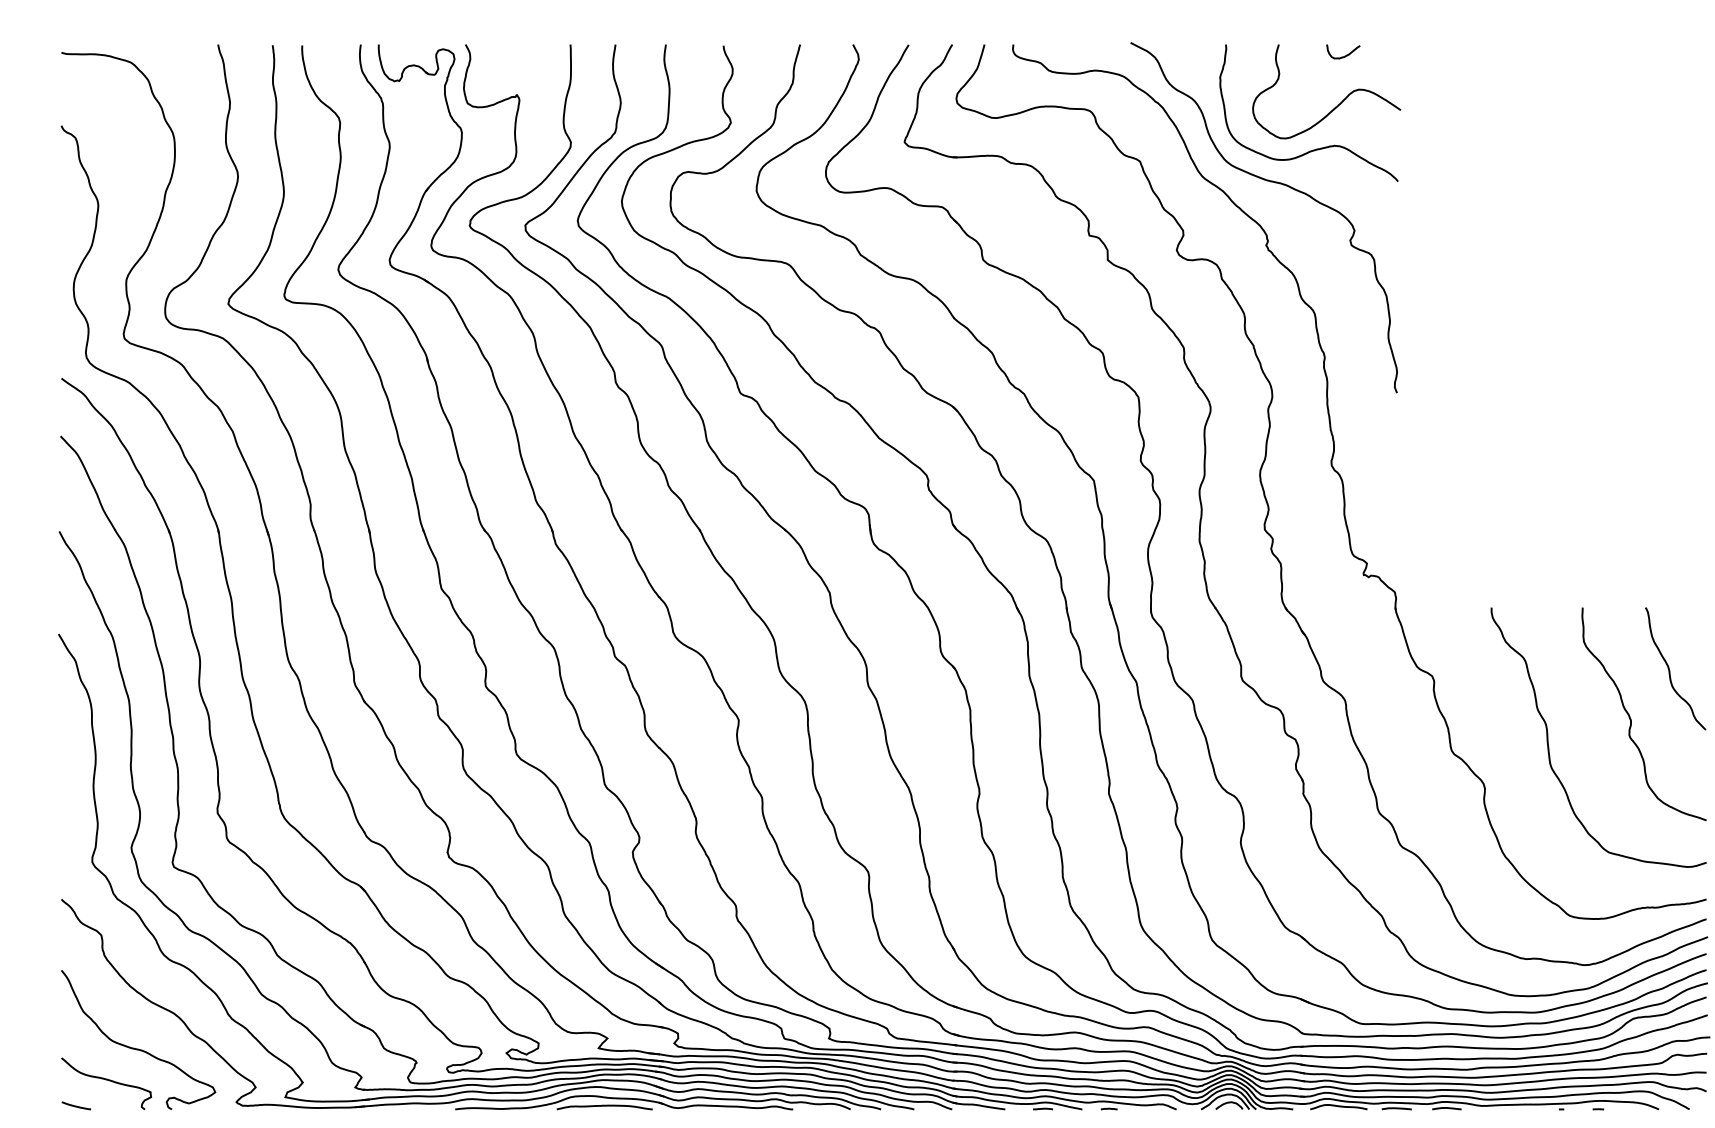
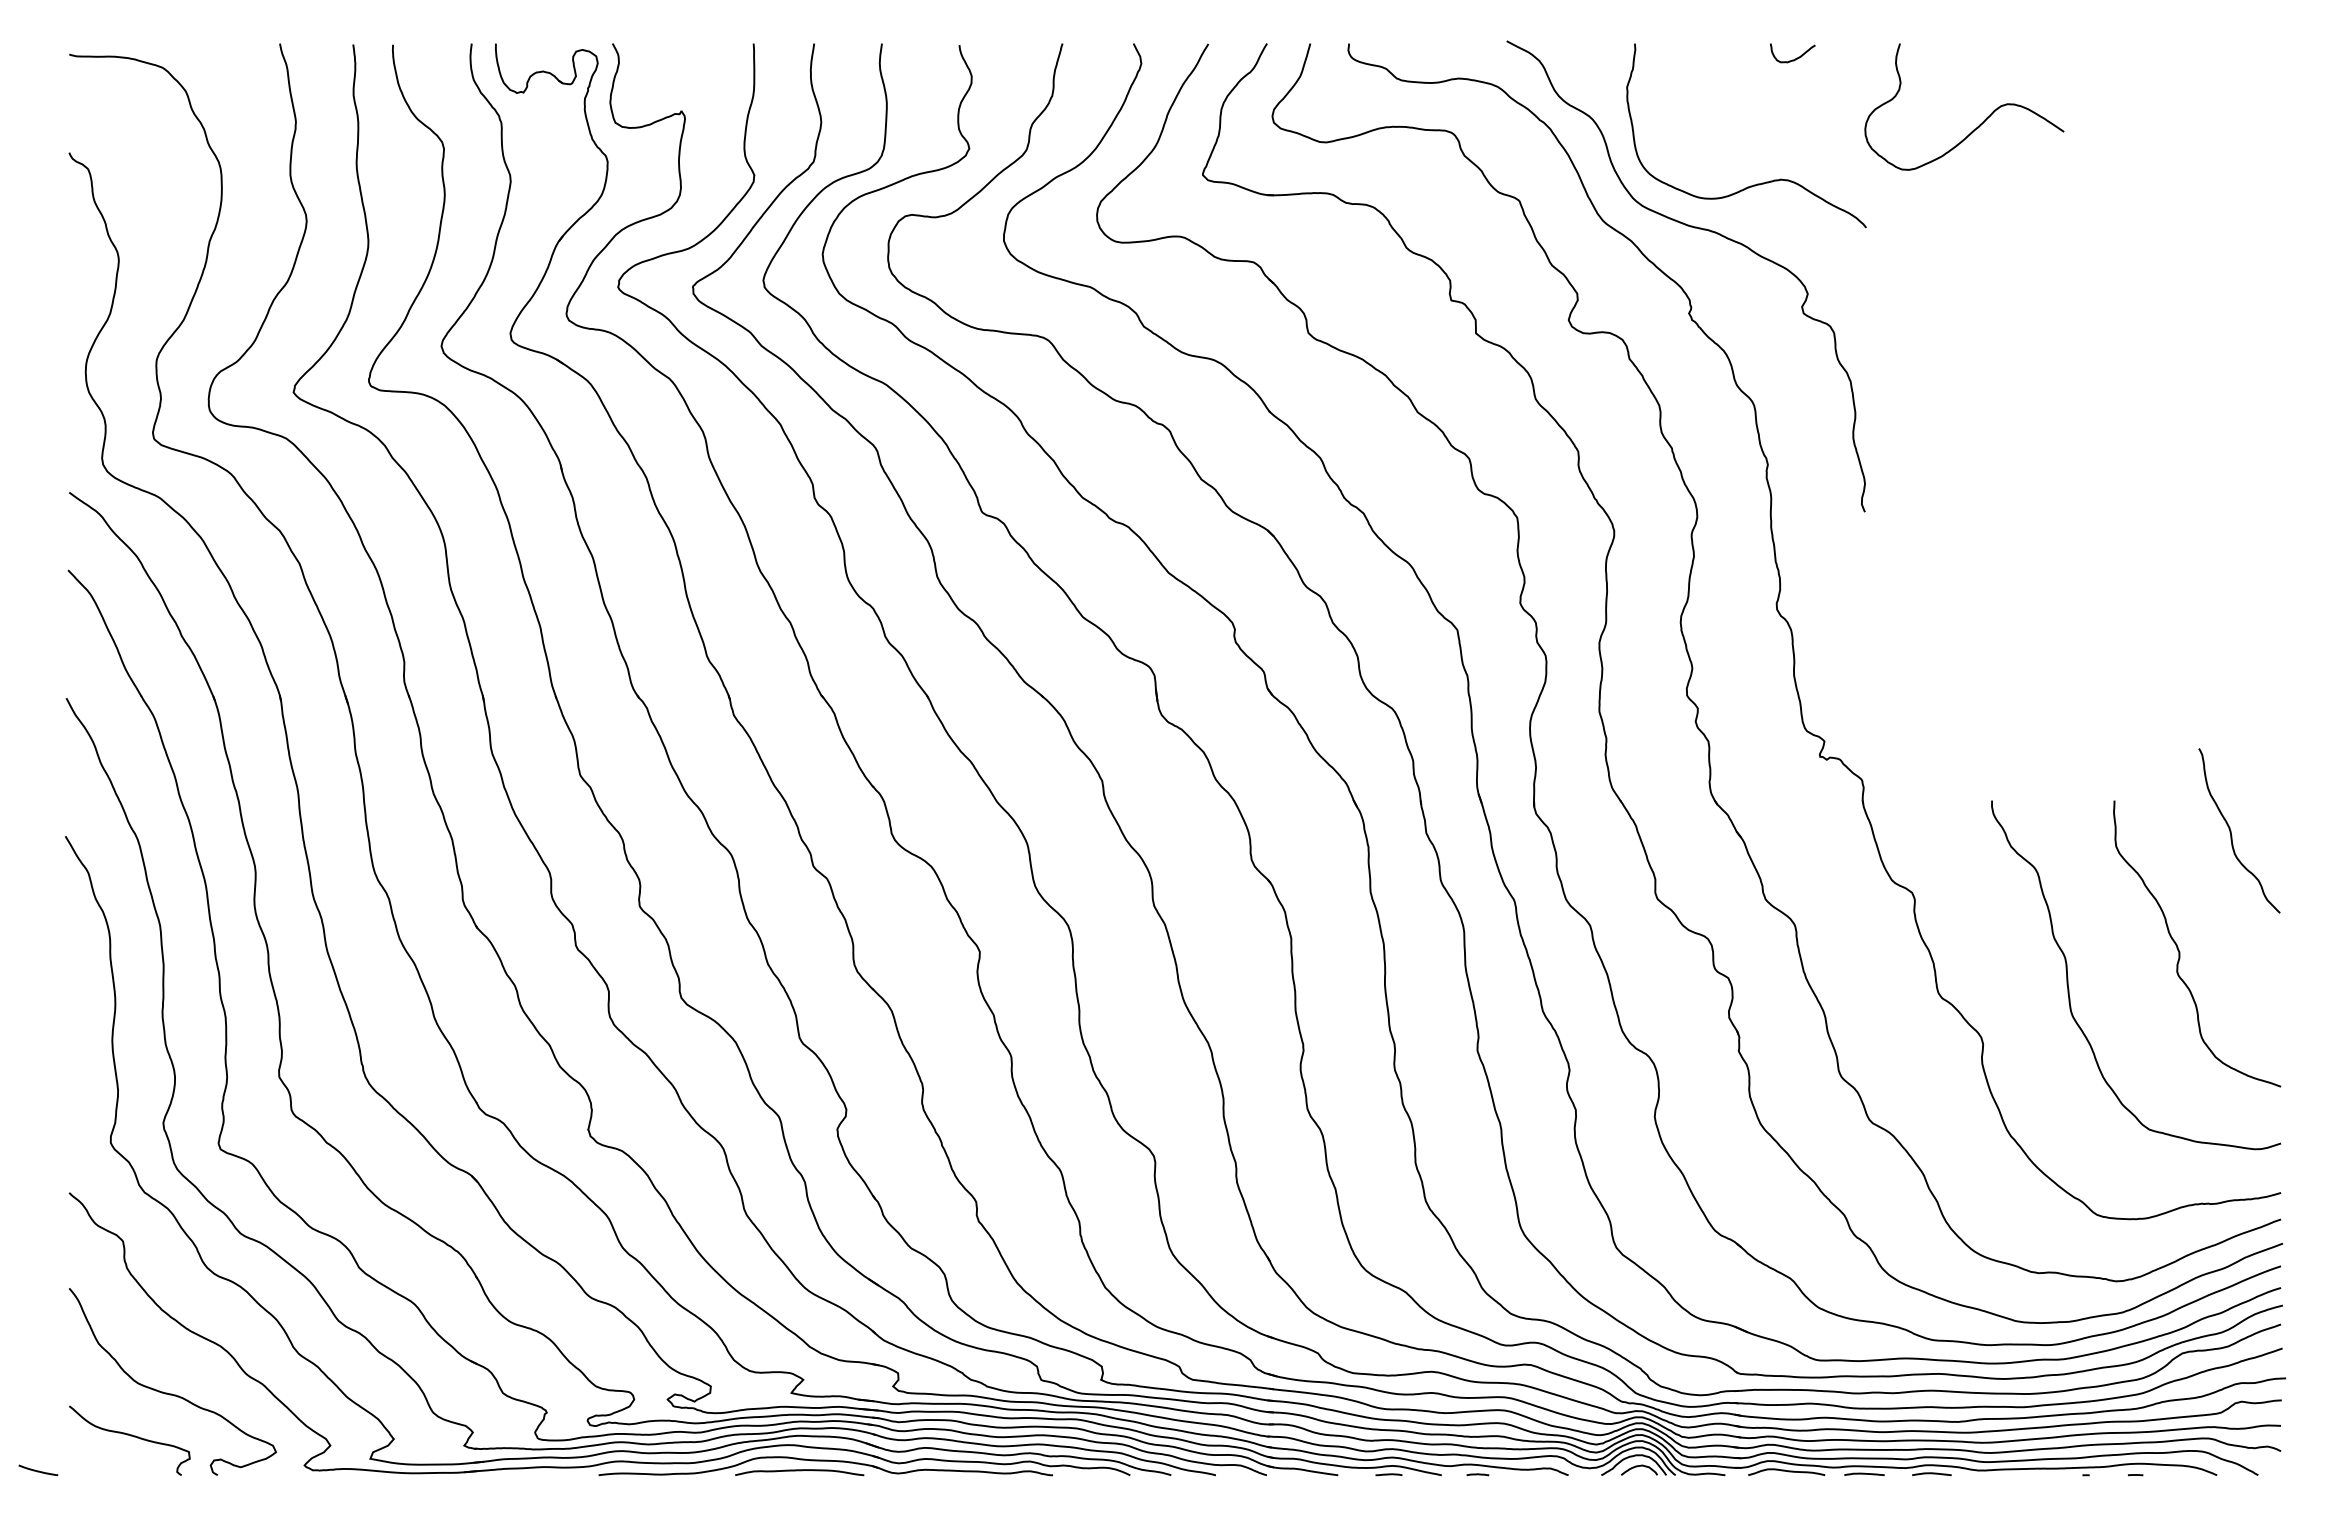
curve: (1338, 104) -> (1980, 123), moved
curve: (1669, 668) -> (2231, 830), moved
curve: (76, 1105) -> (38, 1470), moved

